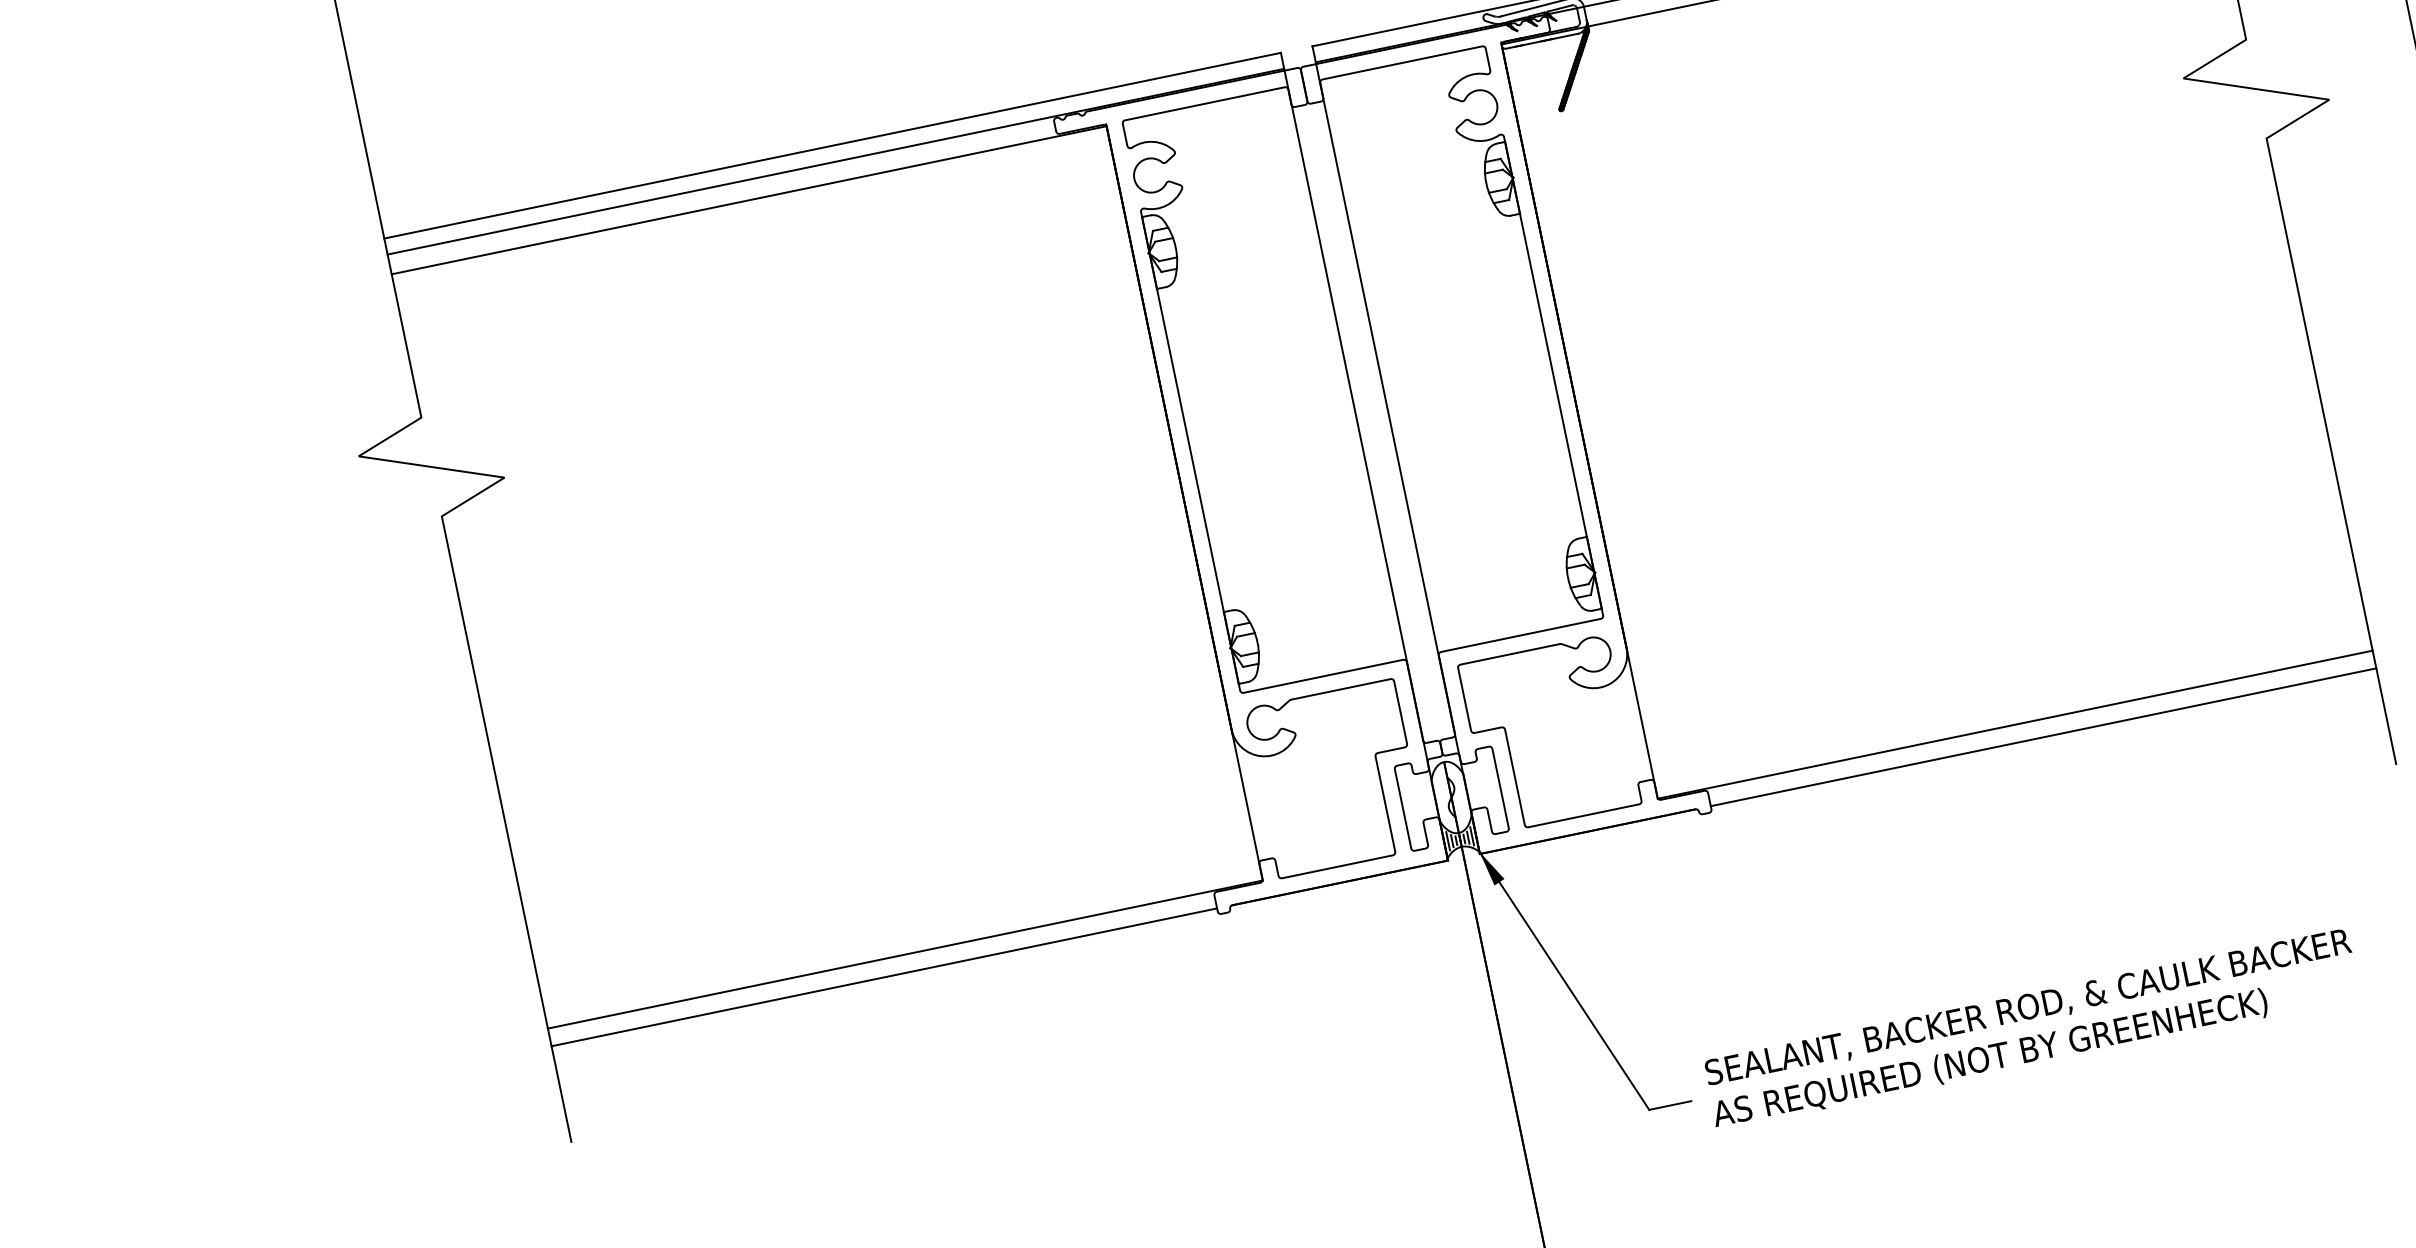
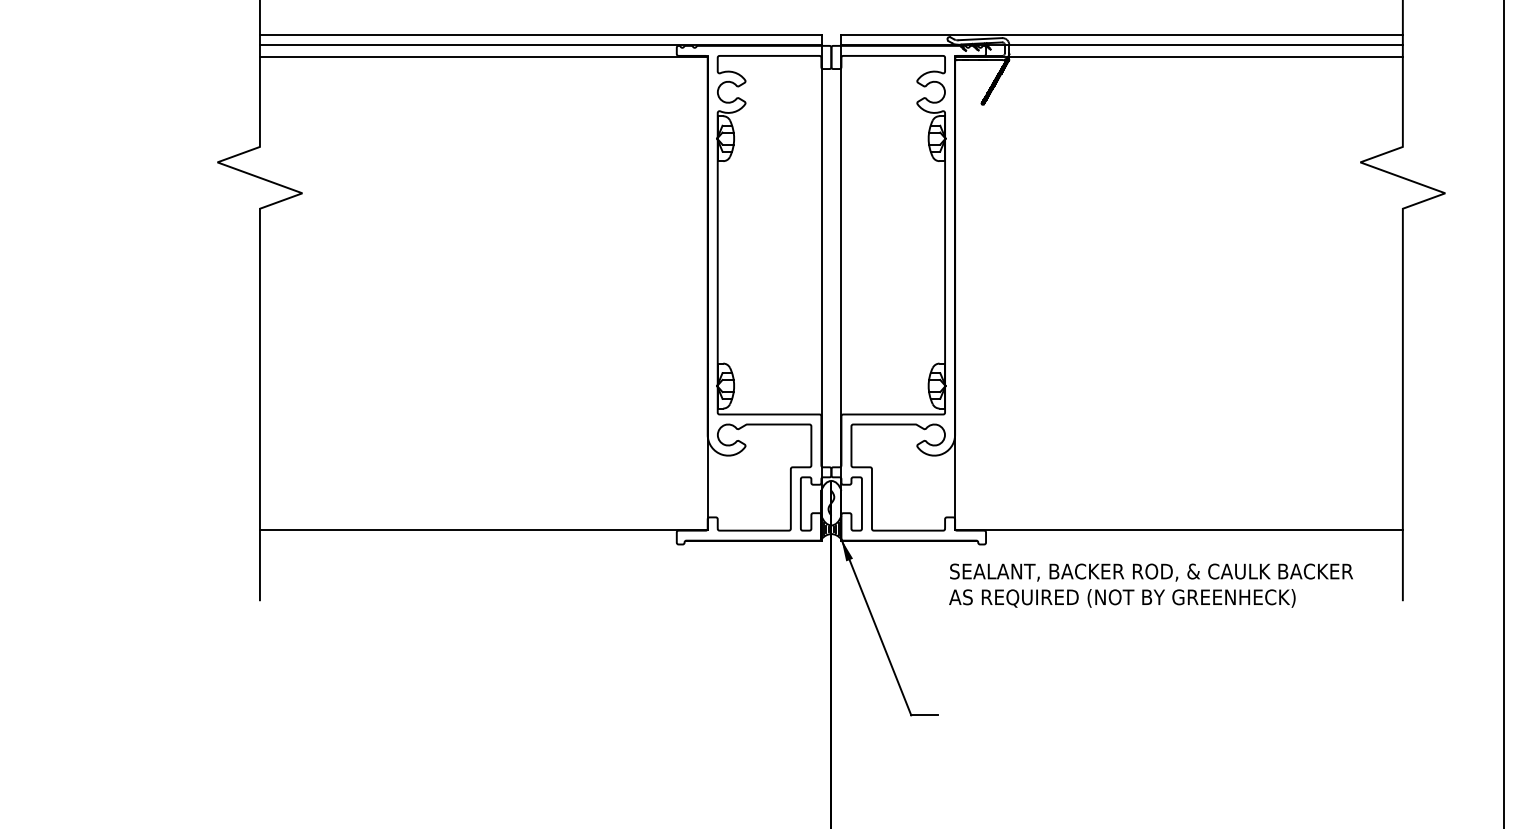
line: (2043, 737) -> (1194, 540), removed
line: (882, 977) -> (467, 540), removed
text: (2030, 1029) -> (1150, 585), moved

